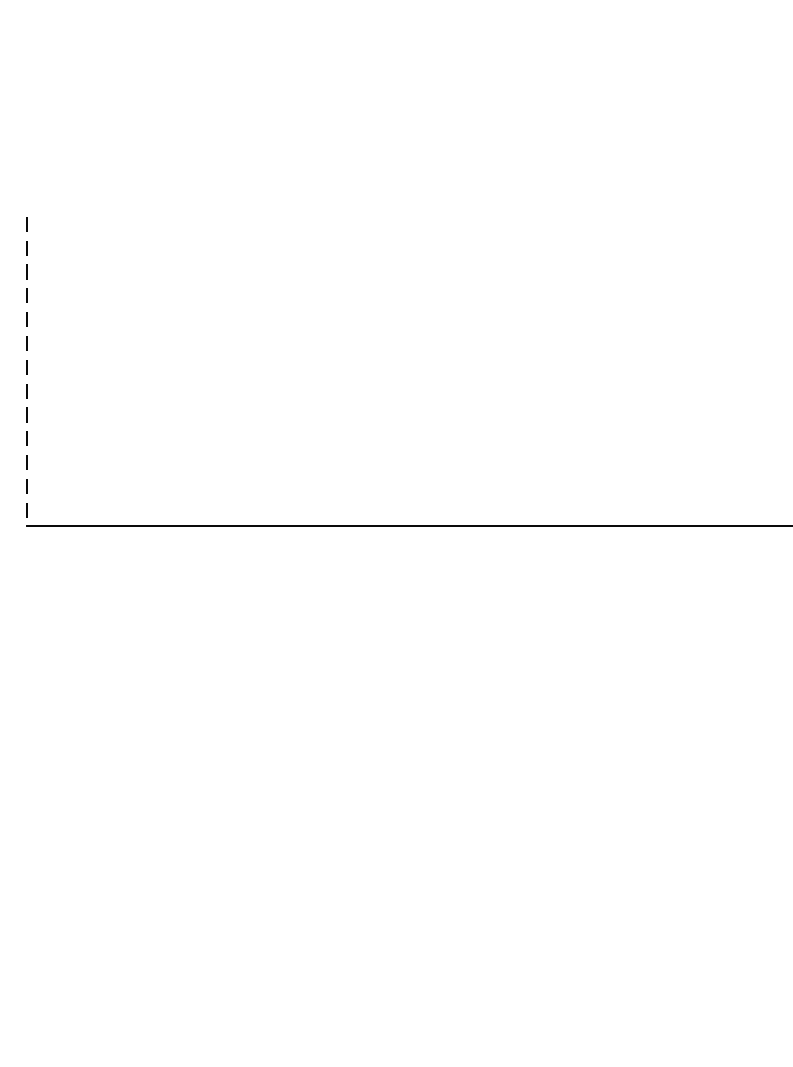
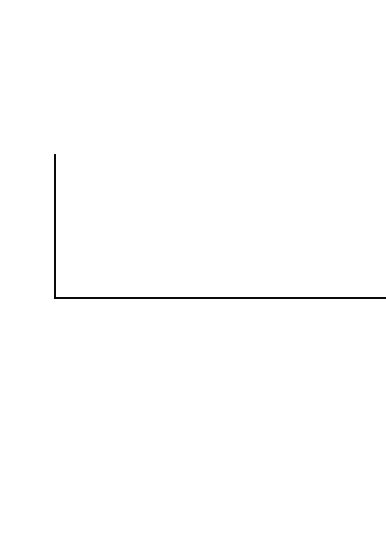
line: (27, 373) -> (55, 227), dashed -> solid

